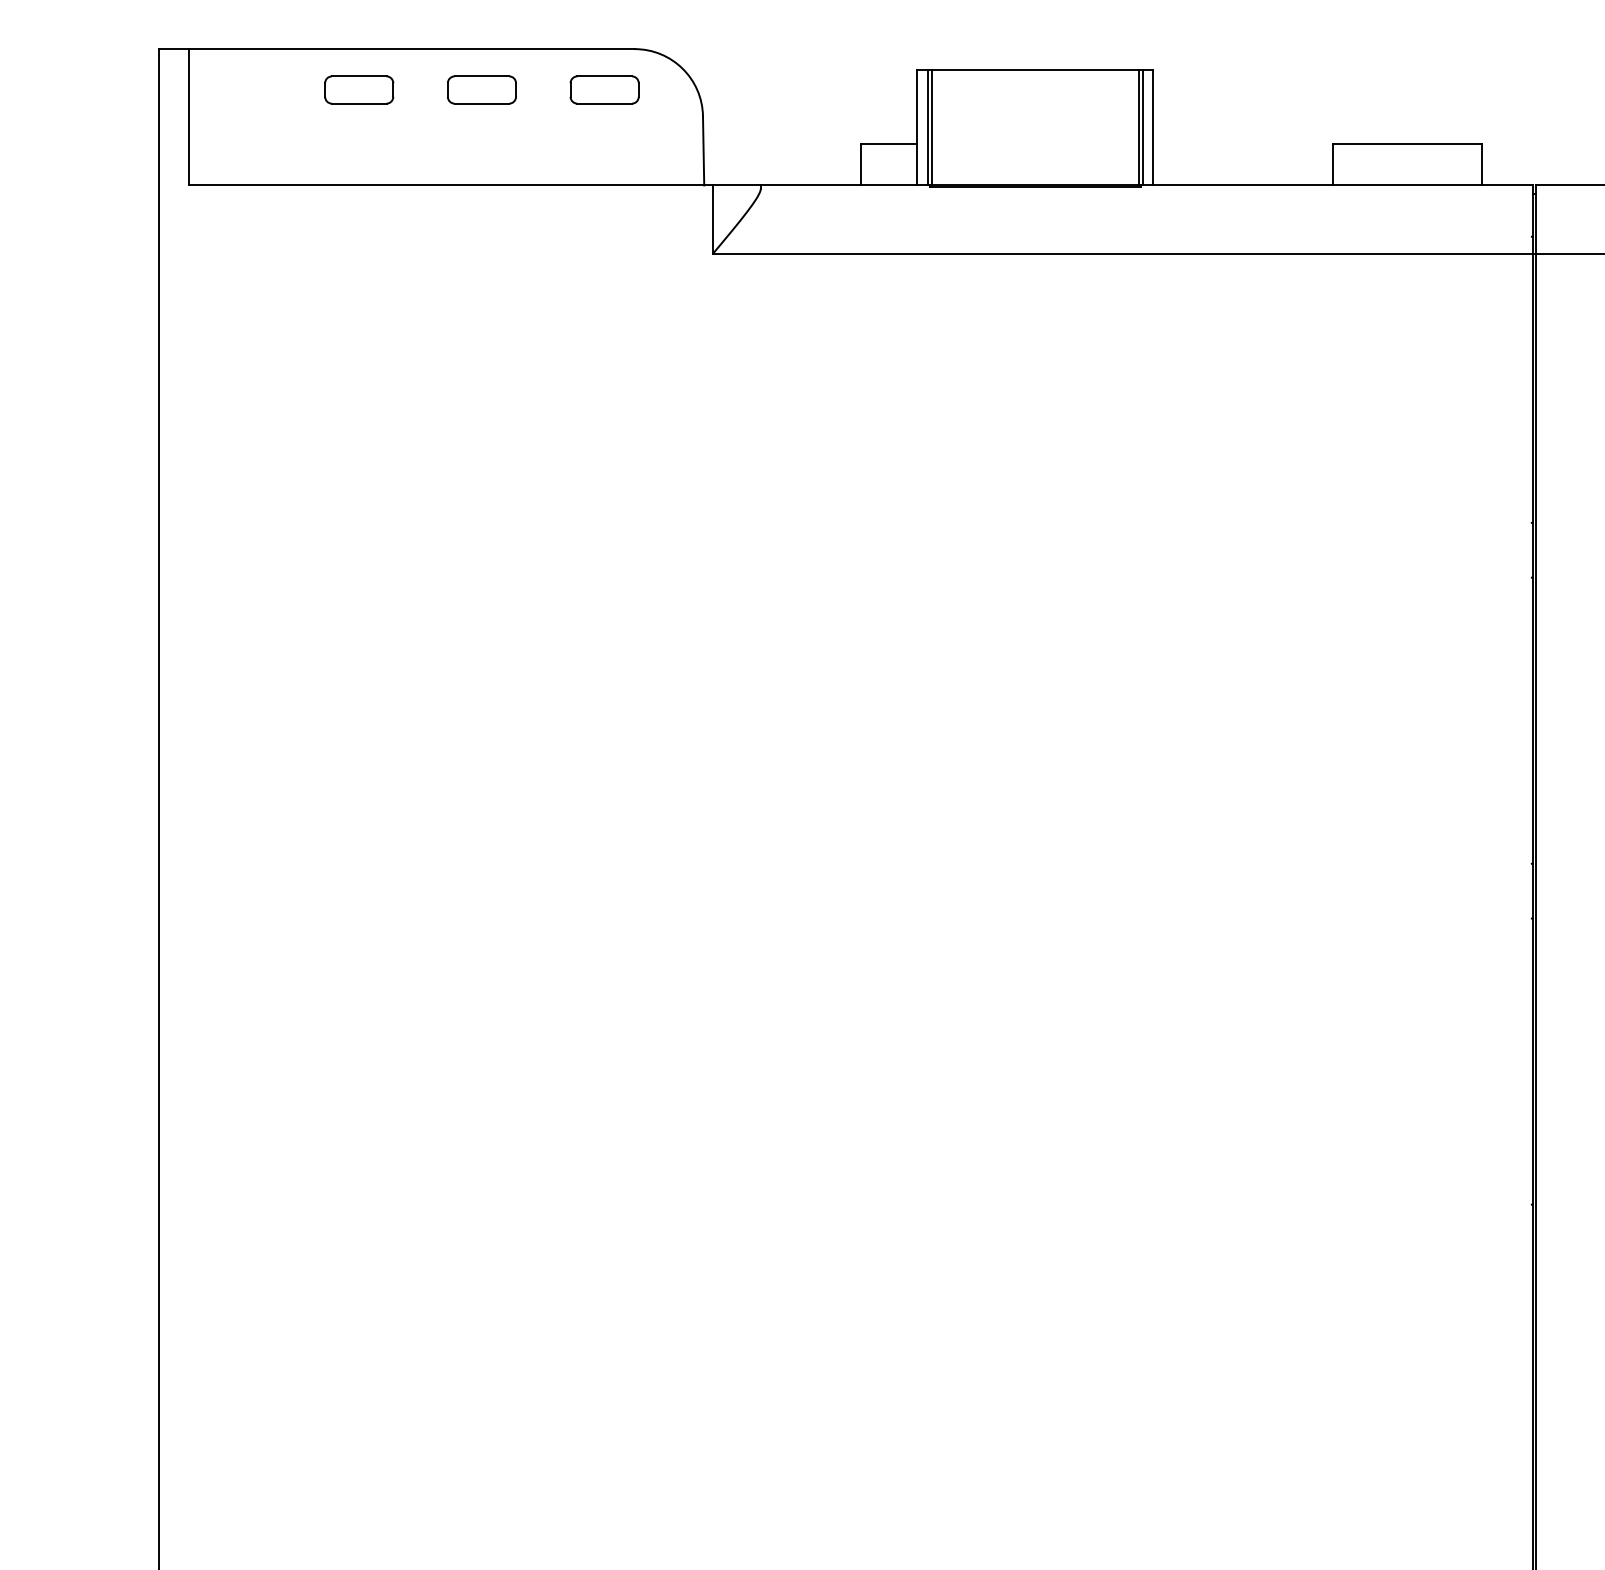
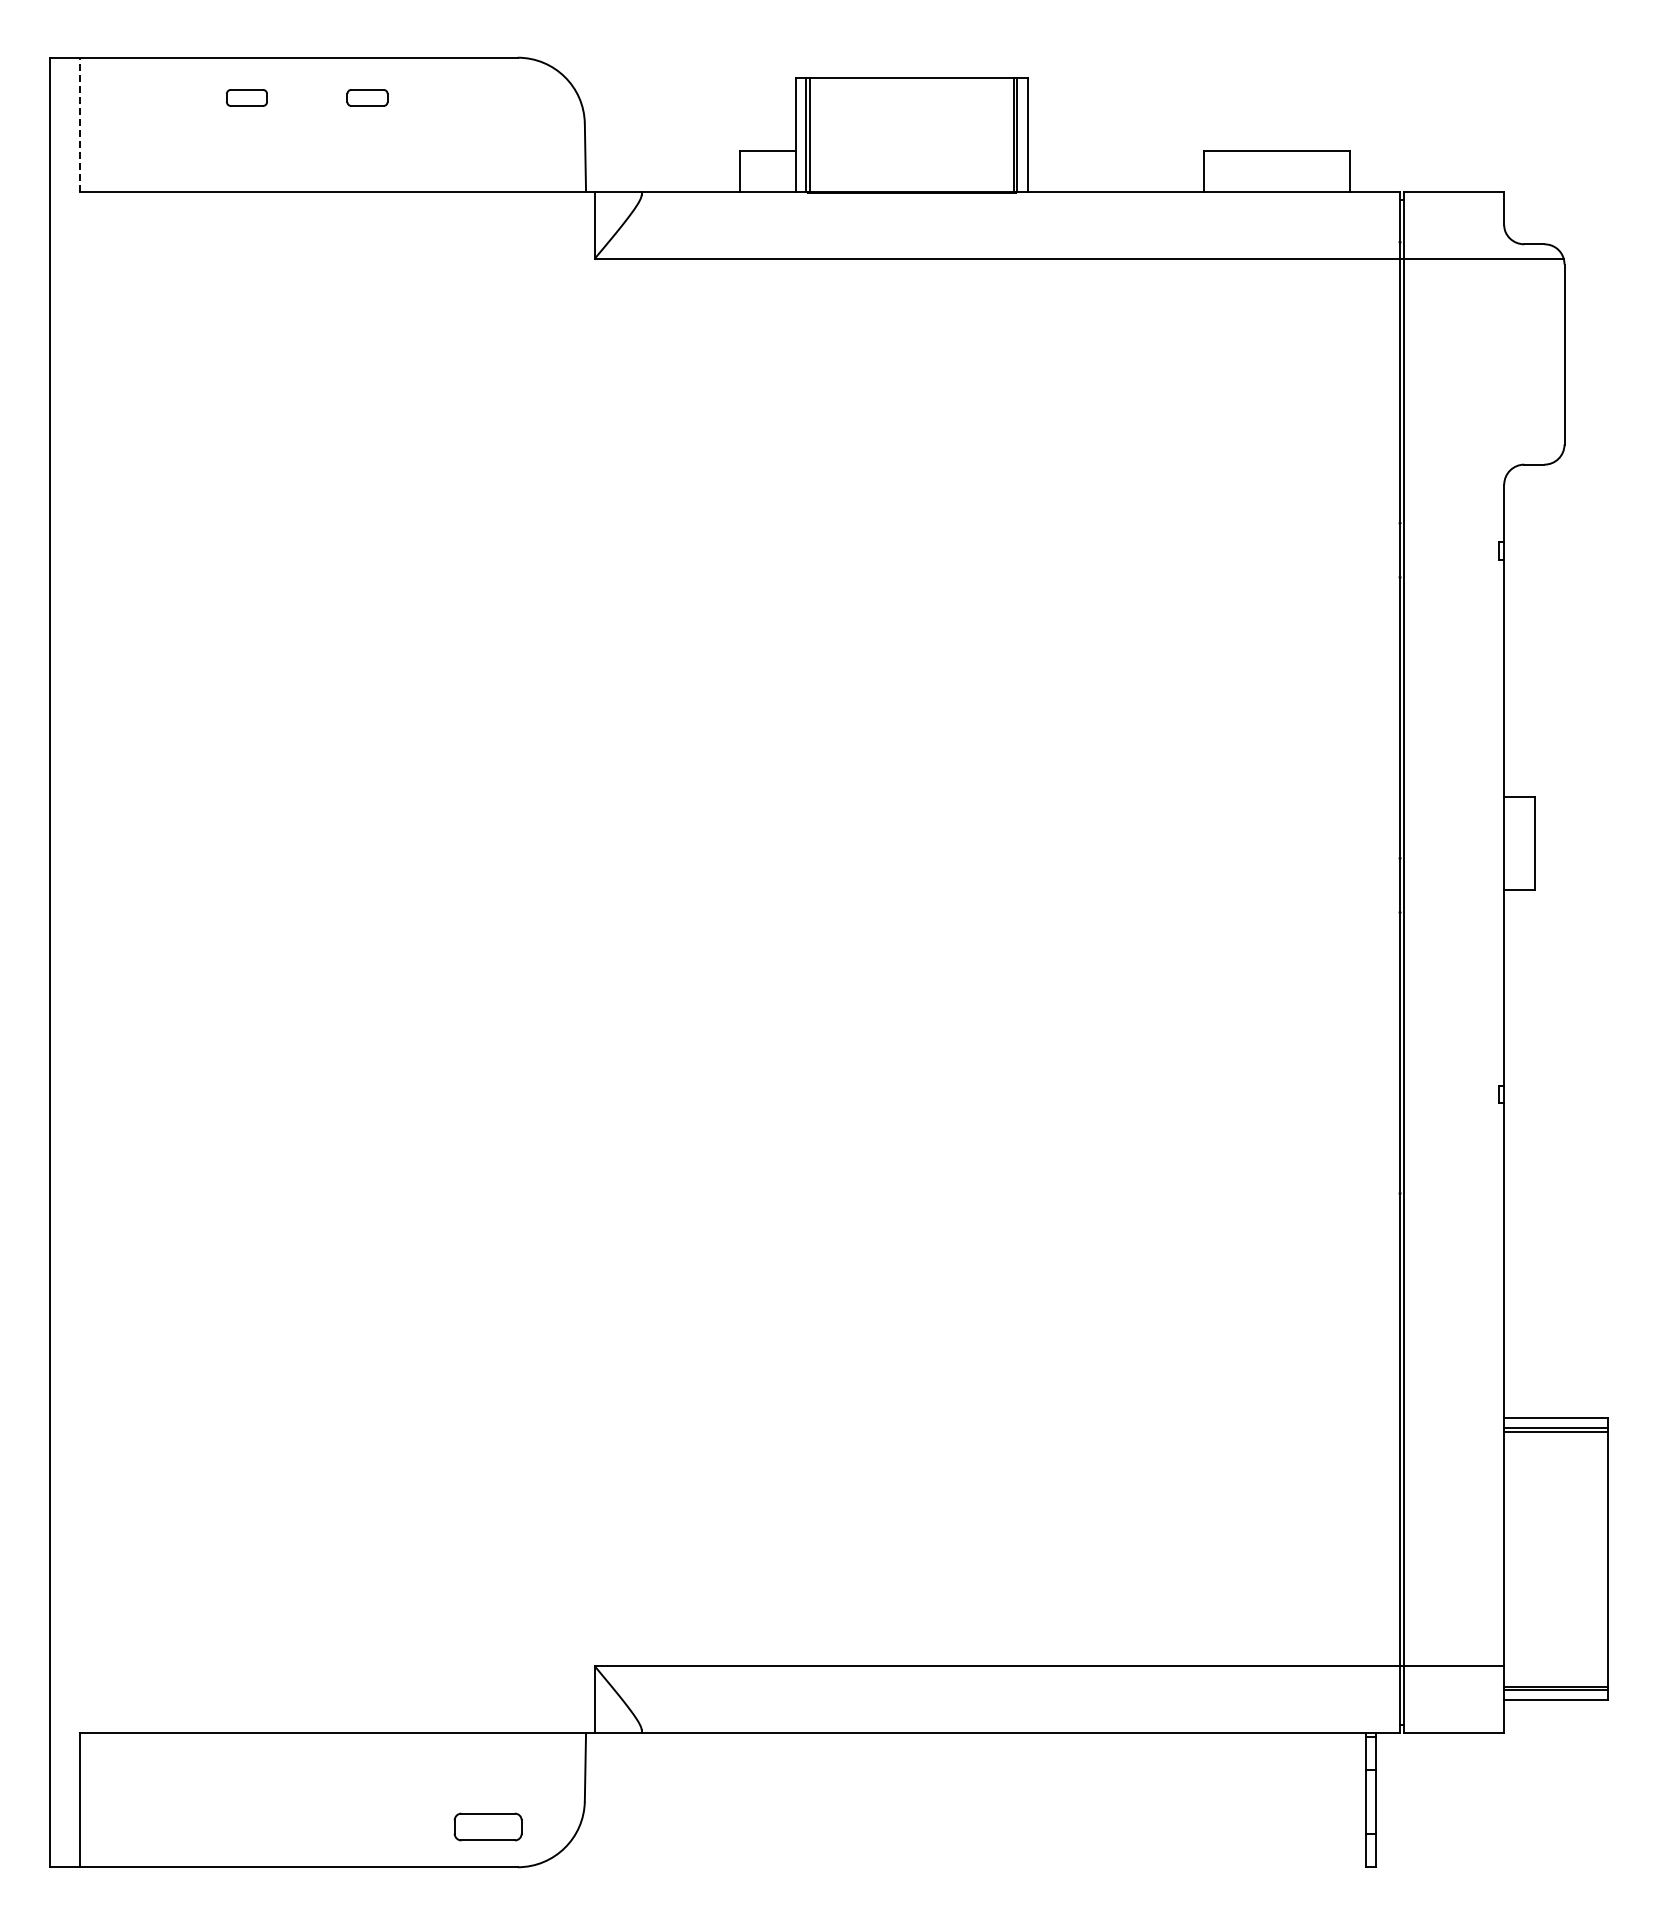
part: (358, 89) -> (246, 97), size x0.6
part: (481, 89) -> (367, 97), size x0.6
part: (603, 89) -> (487, 97), removed
line: (189, 117) -> (80, 124), solid -> dashed

